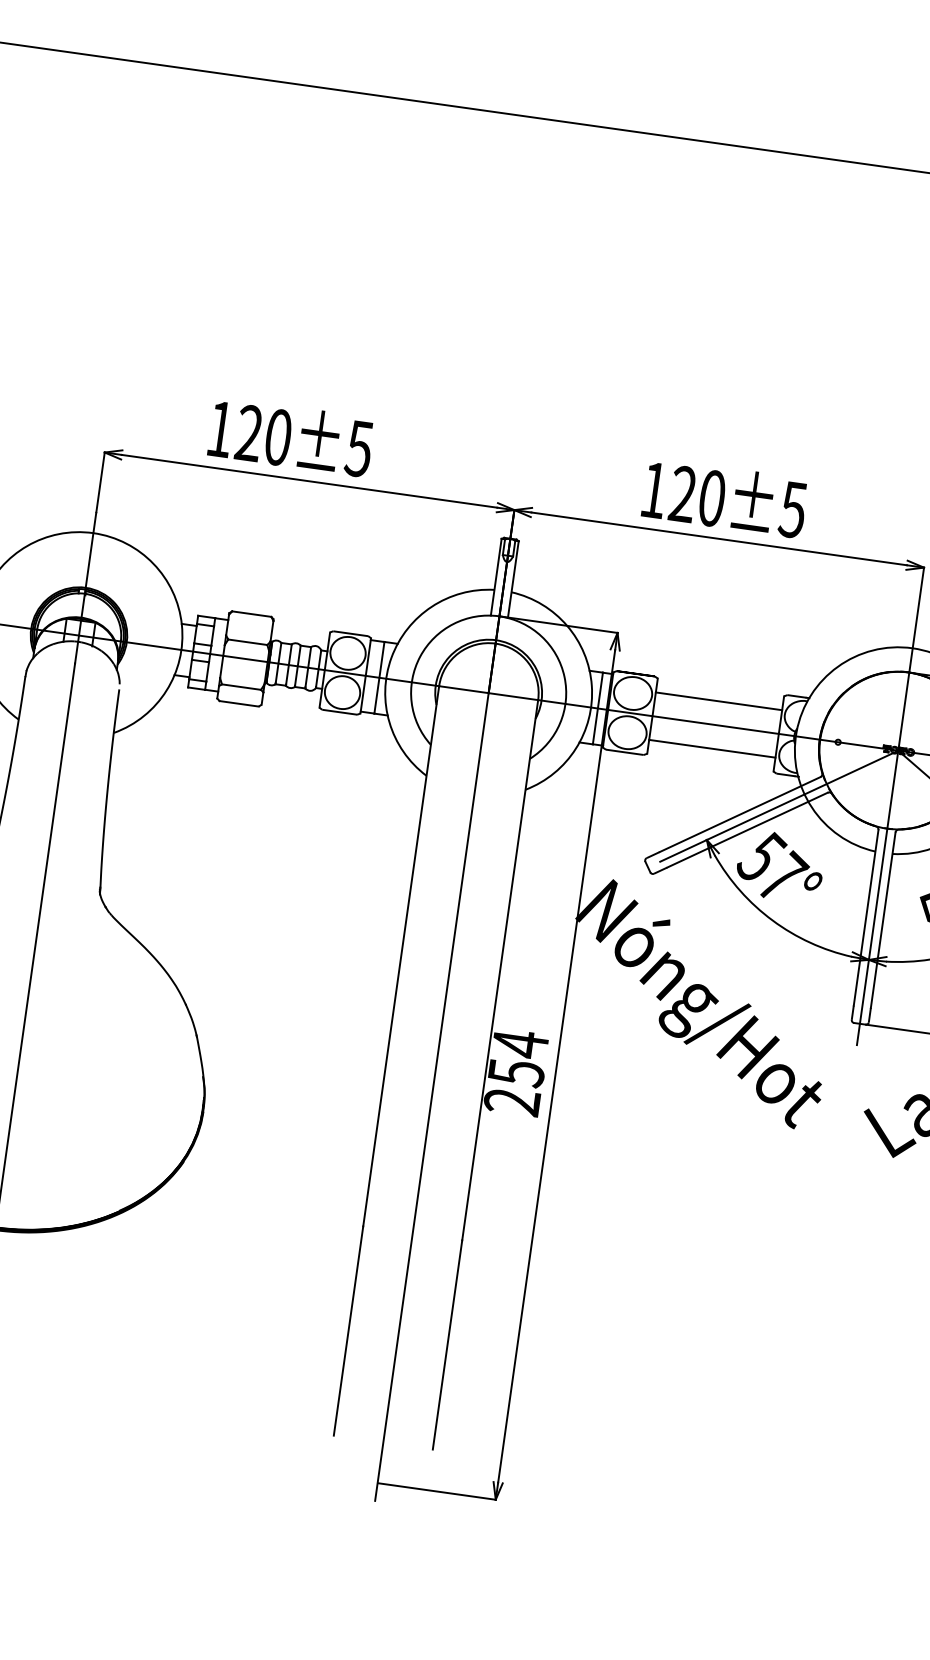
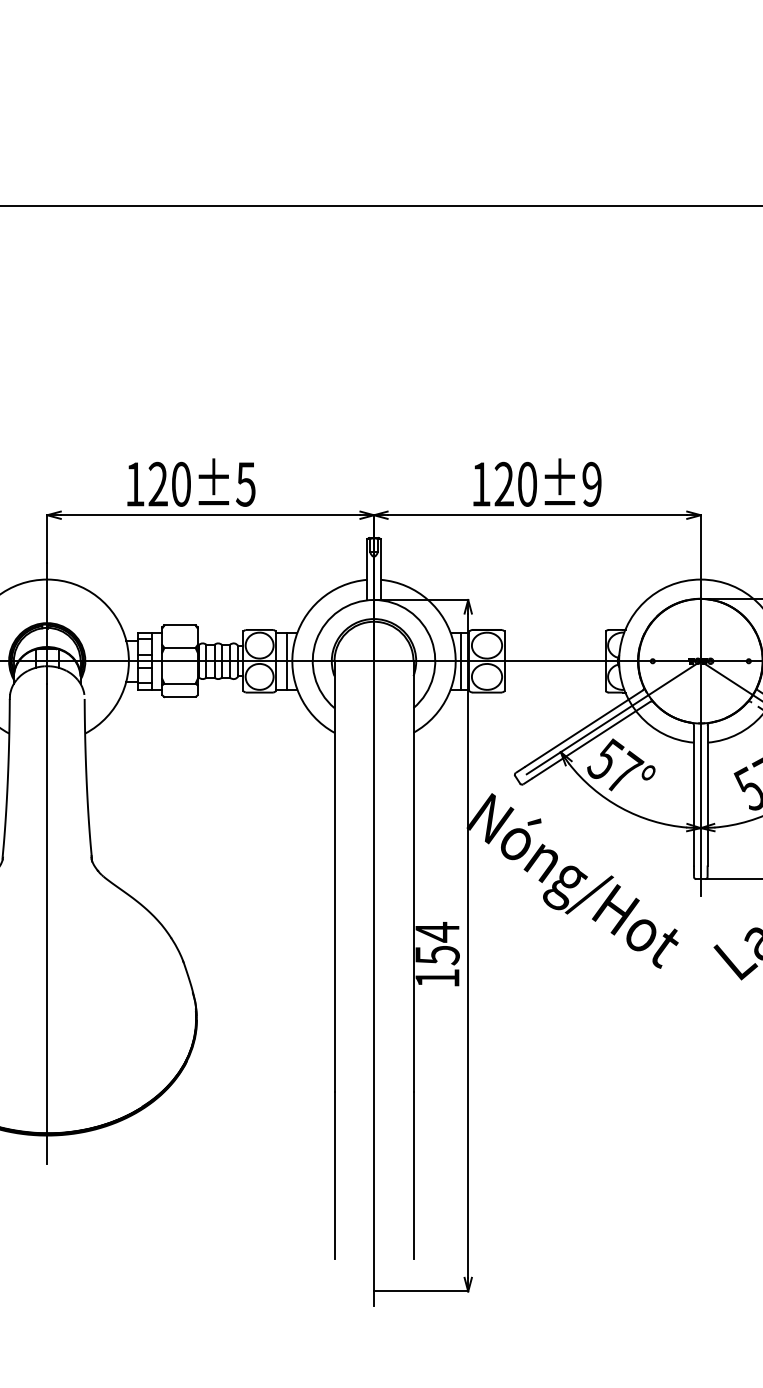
text: (792, 508) -> (591, 483), 120±5 -> 120±9
line: (718, 701) -> (554, 642), removed
line: (711, 749) -> (554, 680), removed
text: (512, 1100) -> (437, 977), 254 -> 154

